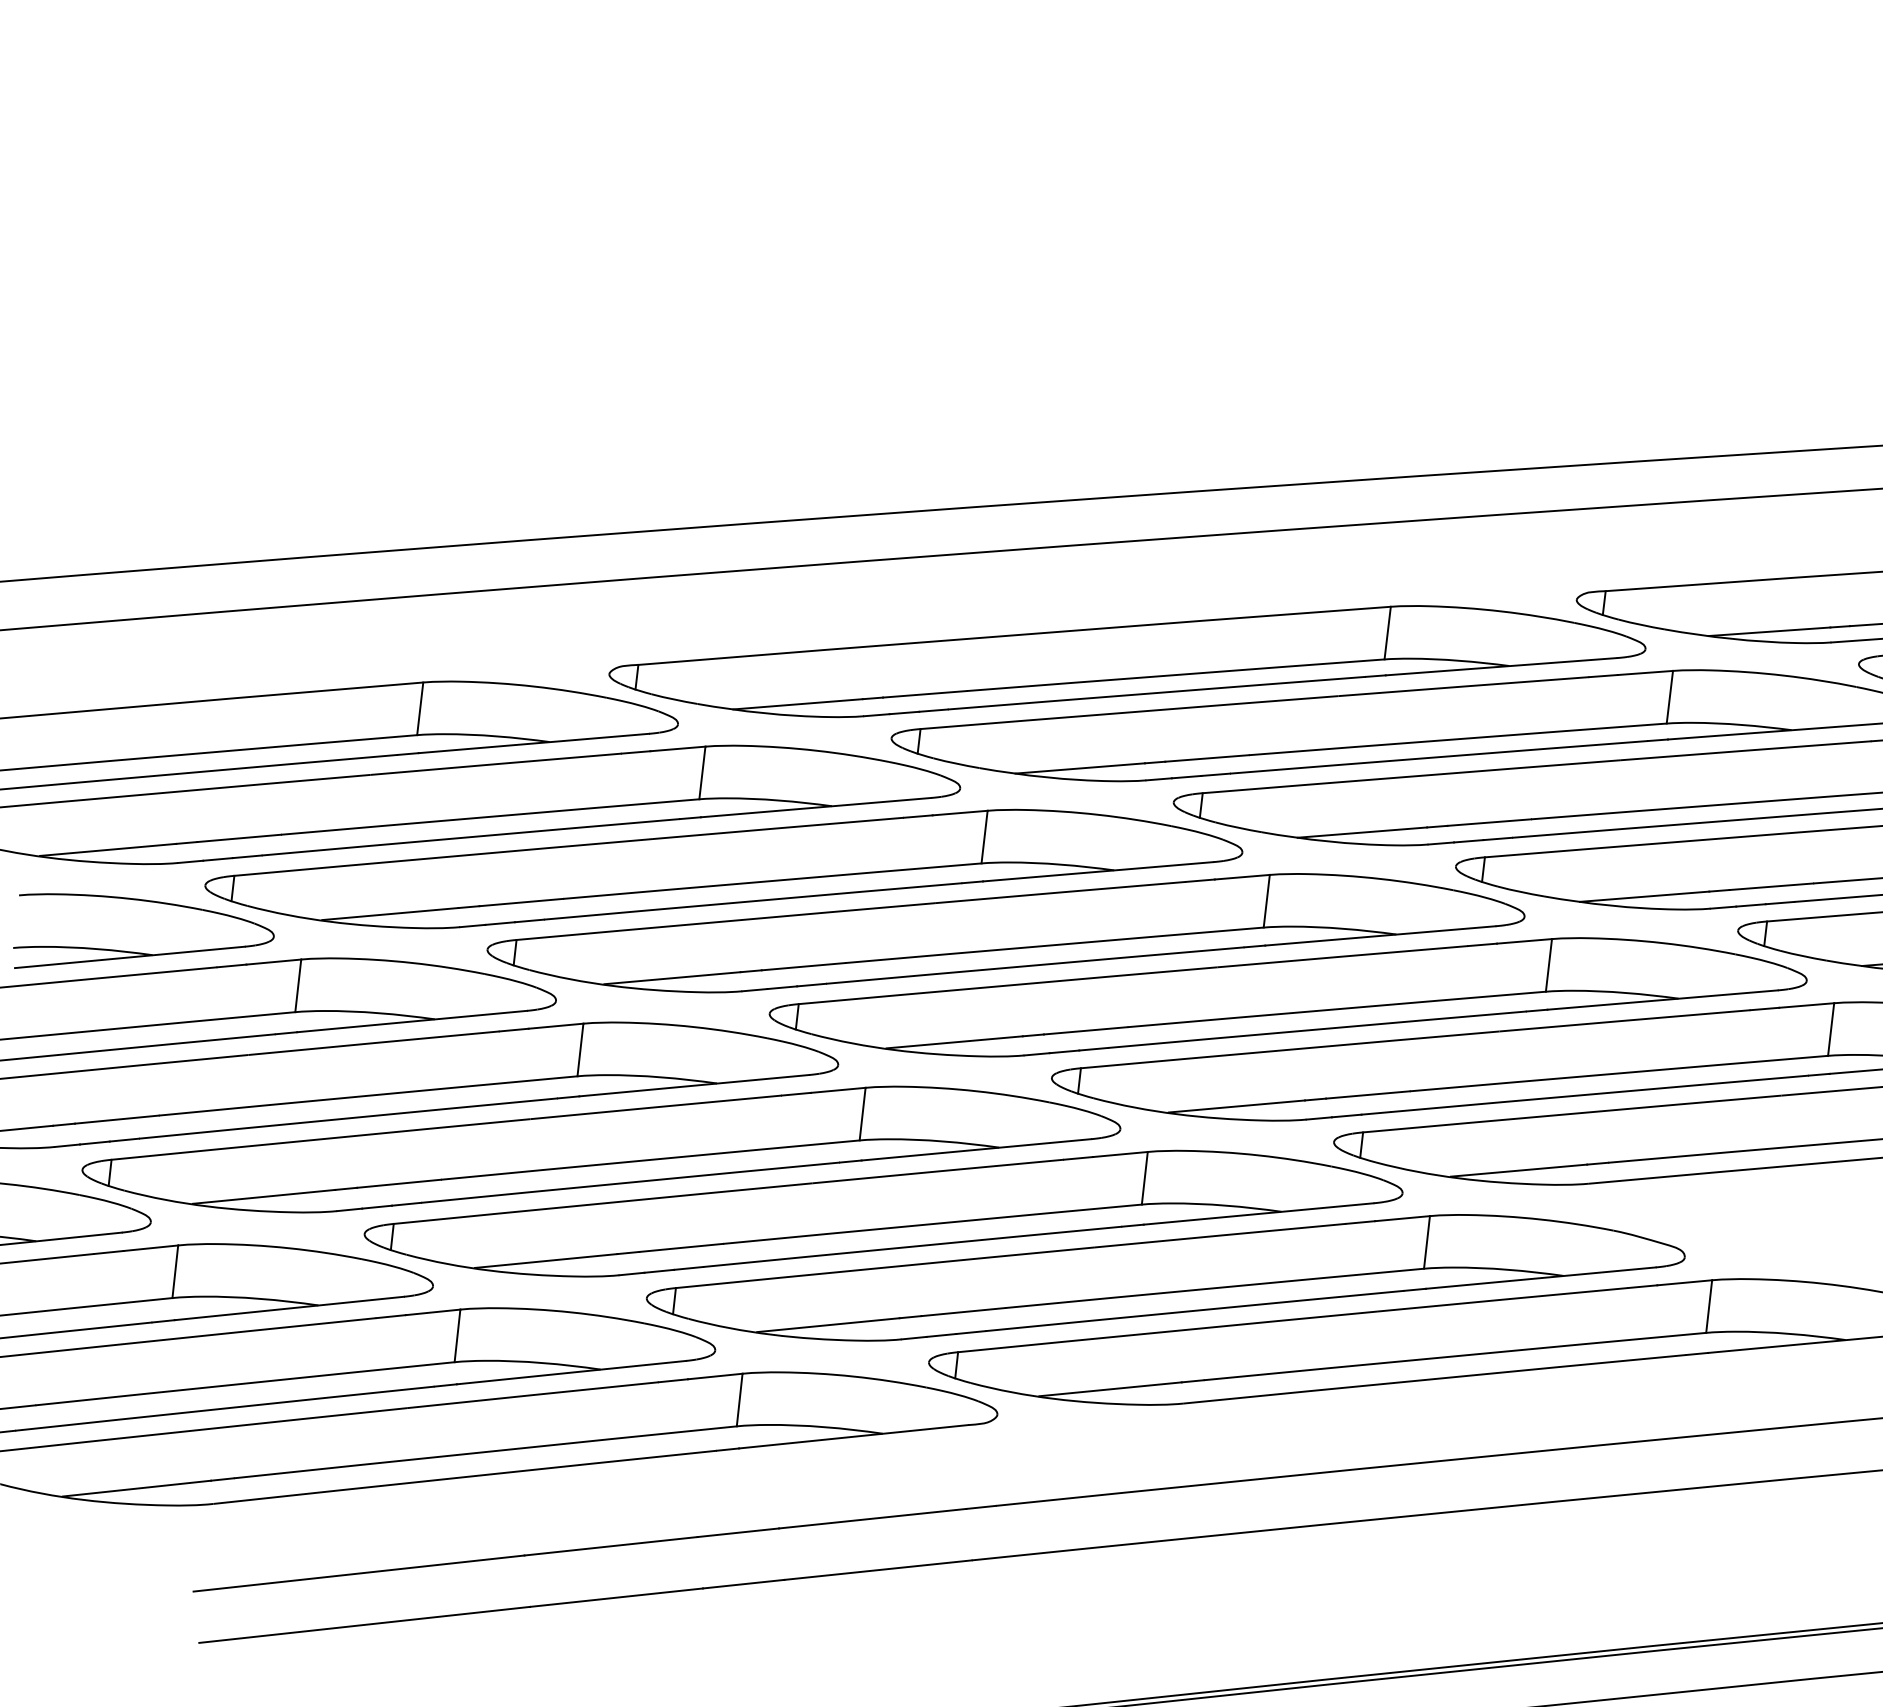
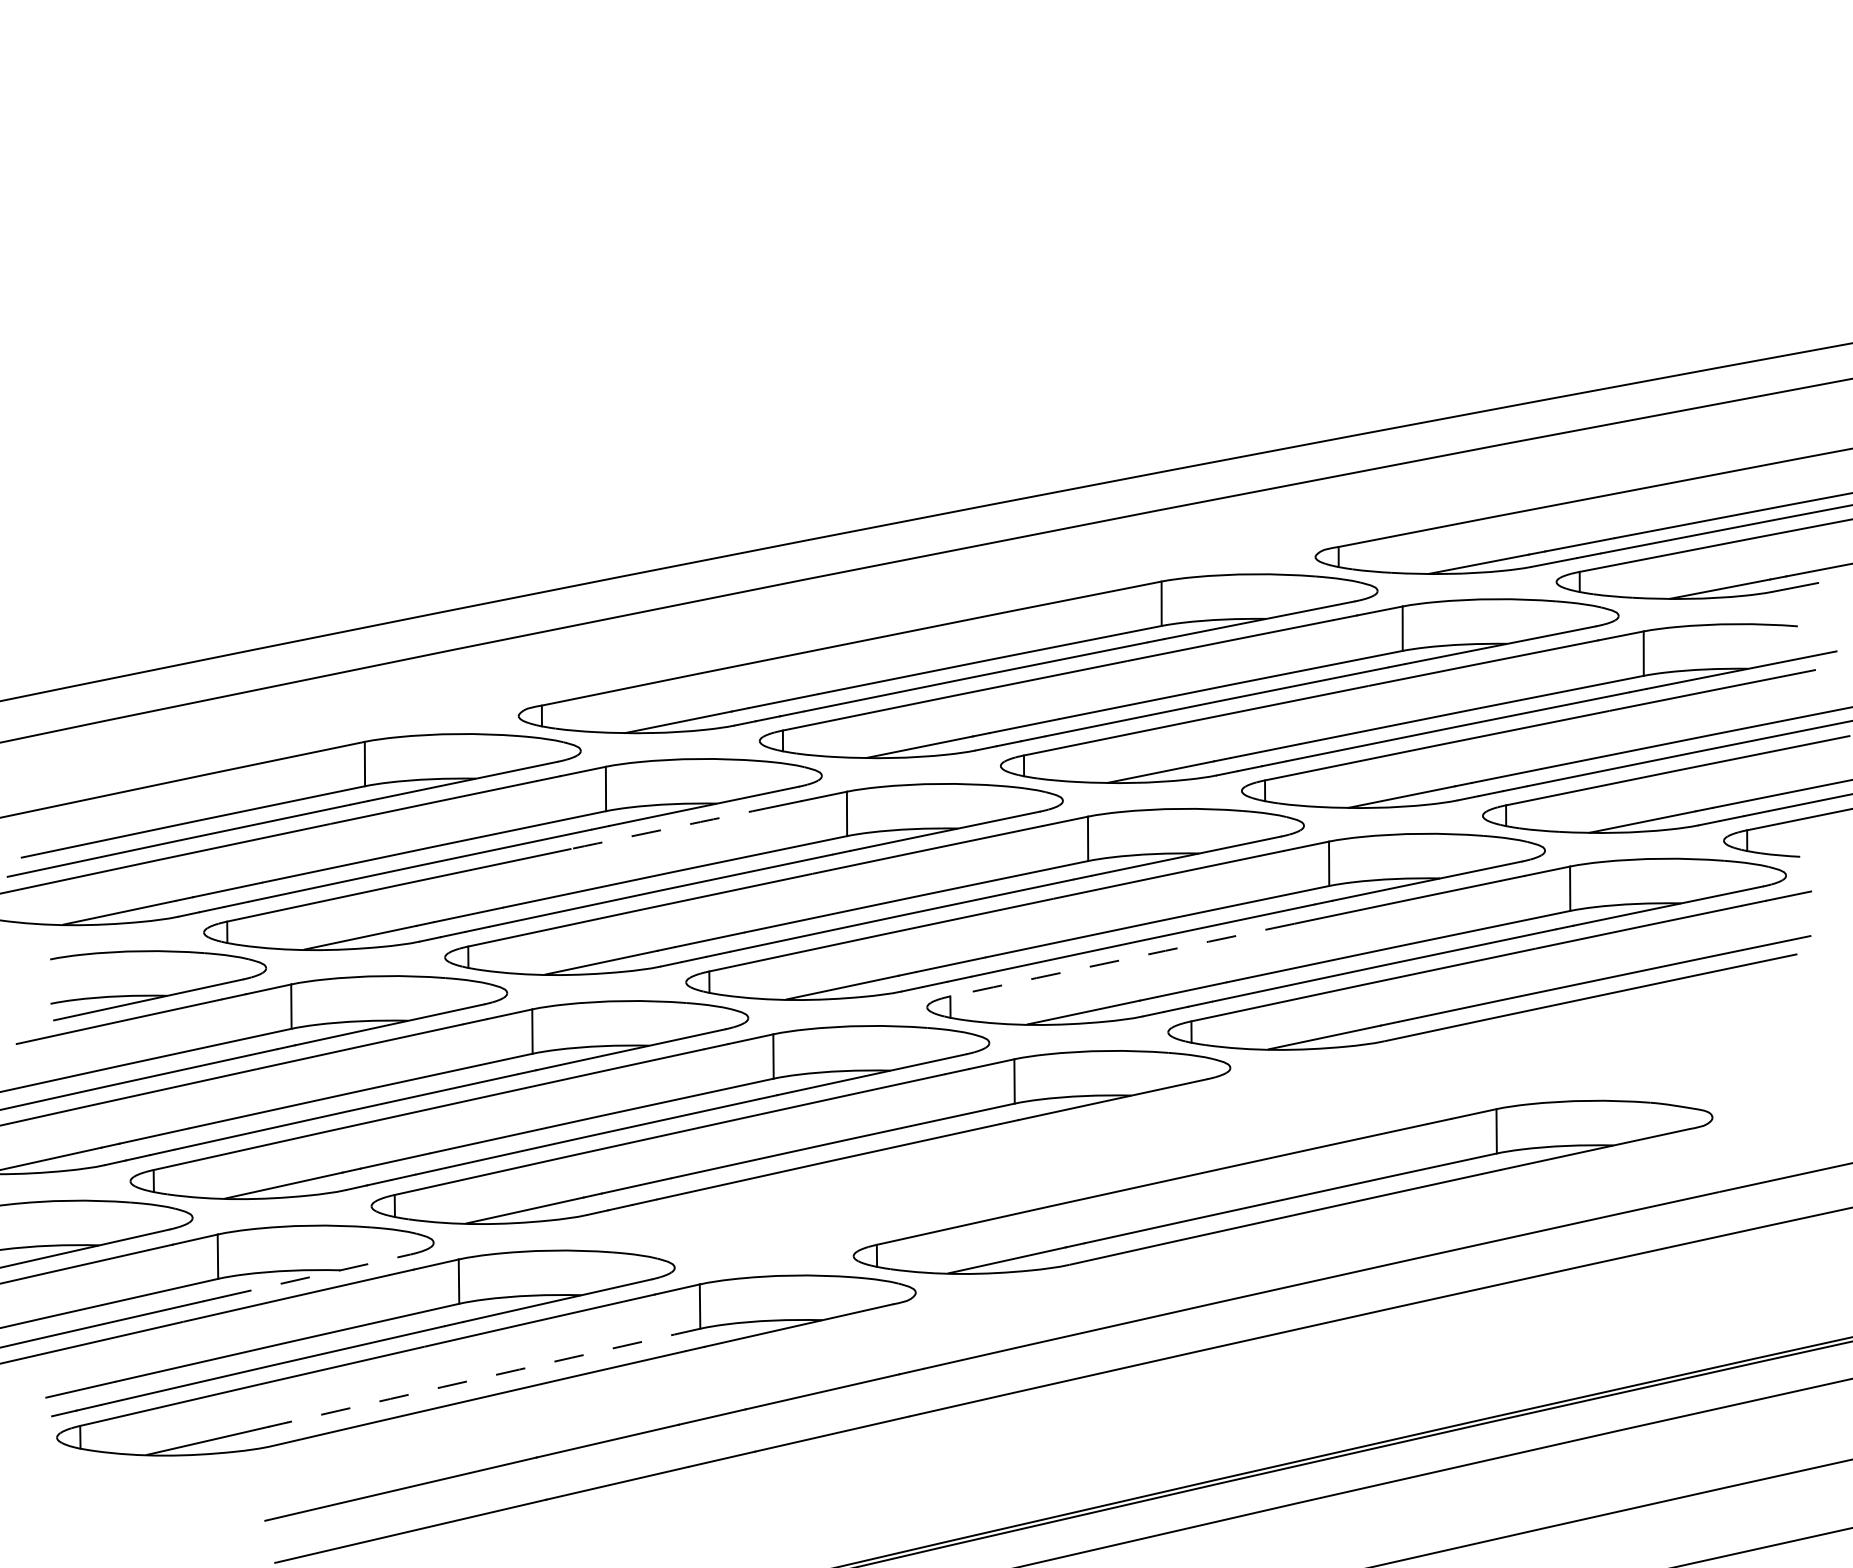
arc: (778, 828) -> (674, 827), solid -> dashed
arc: (1290, 1049) -> (1122, 959), solid -> dashed
part: (1165, 1277) -> (1041, 1161), removed
line: (289, 1308) -> (316, 1275), solid -> dashed
arc: (484, 1452) -> (493, 1375), solid -> dashed

